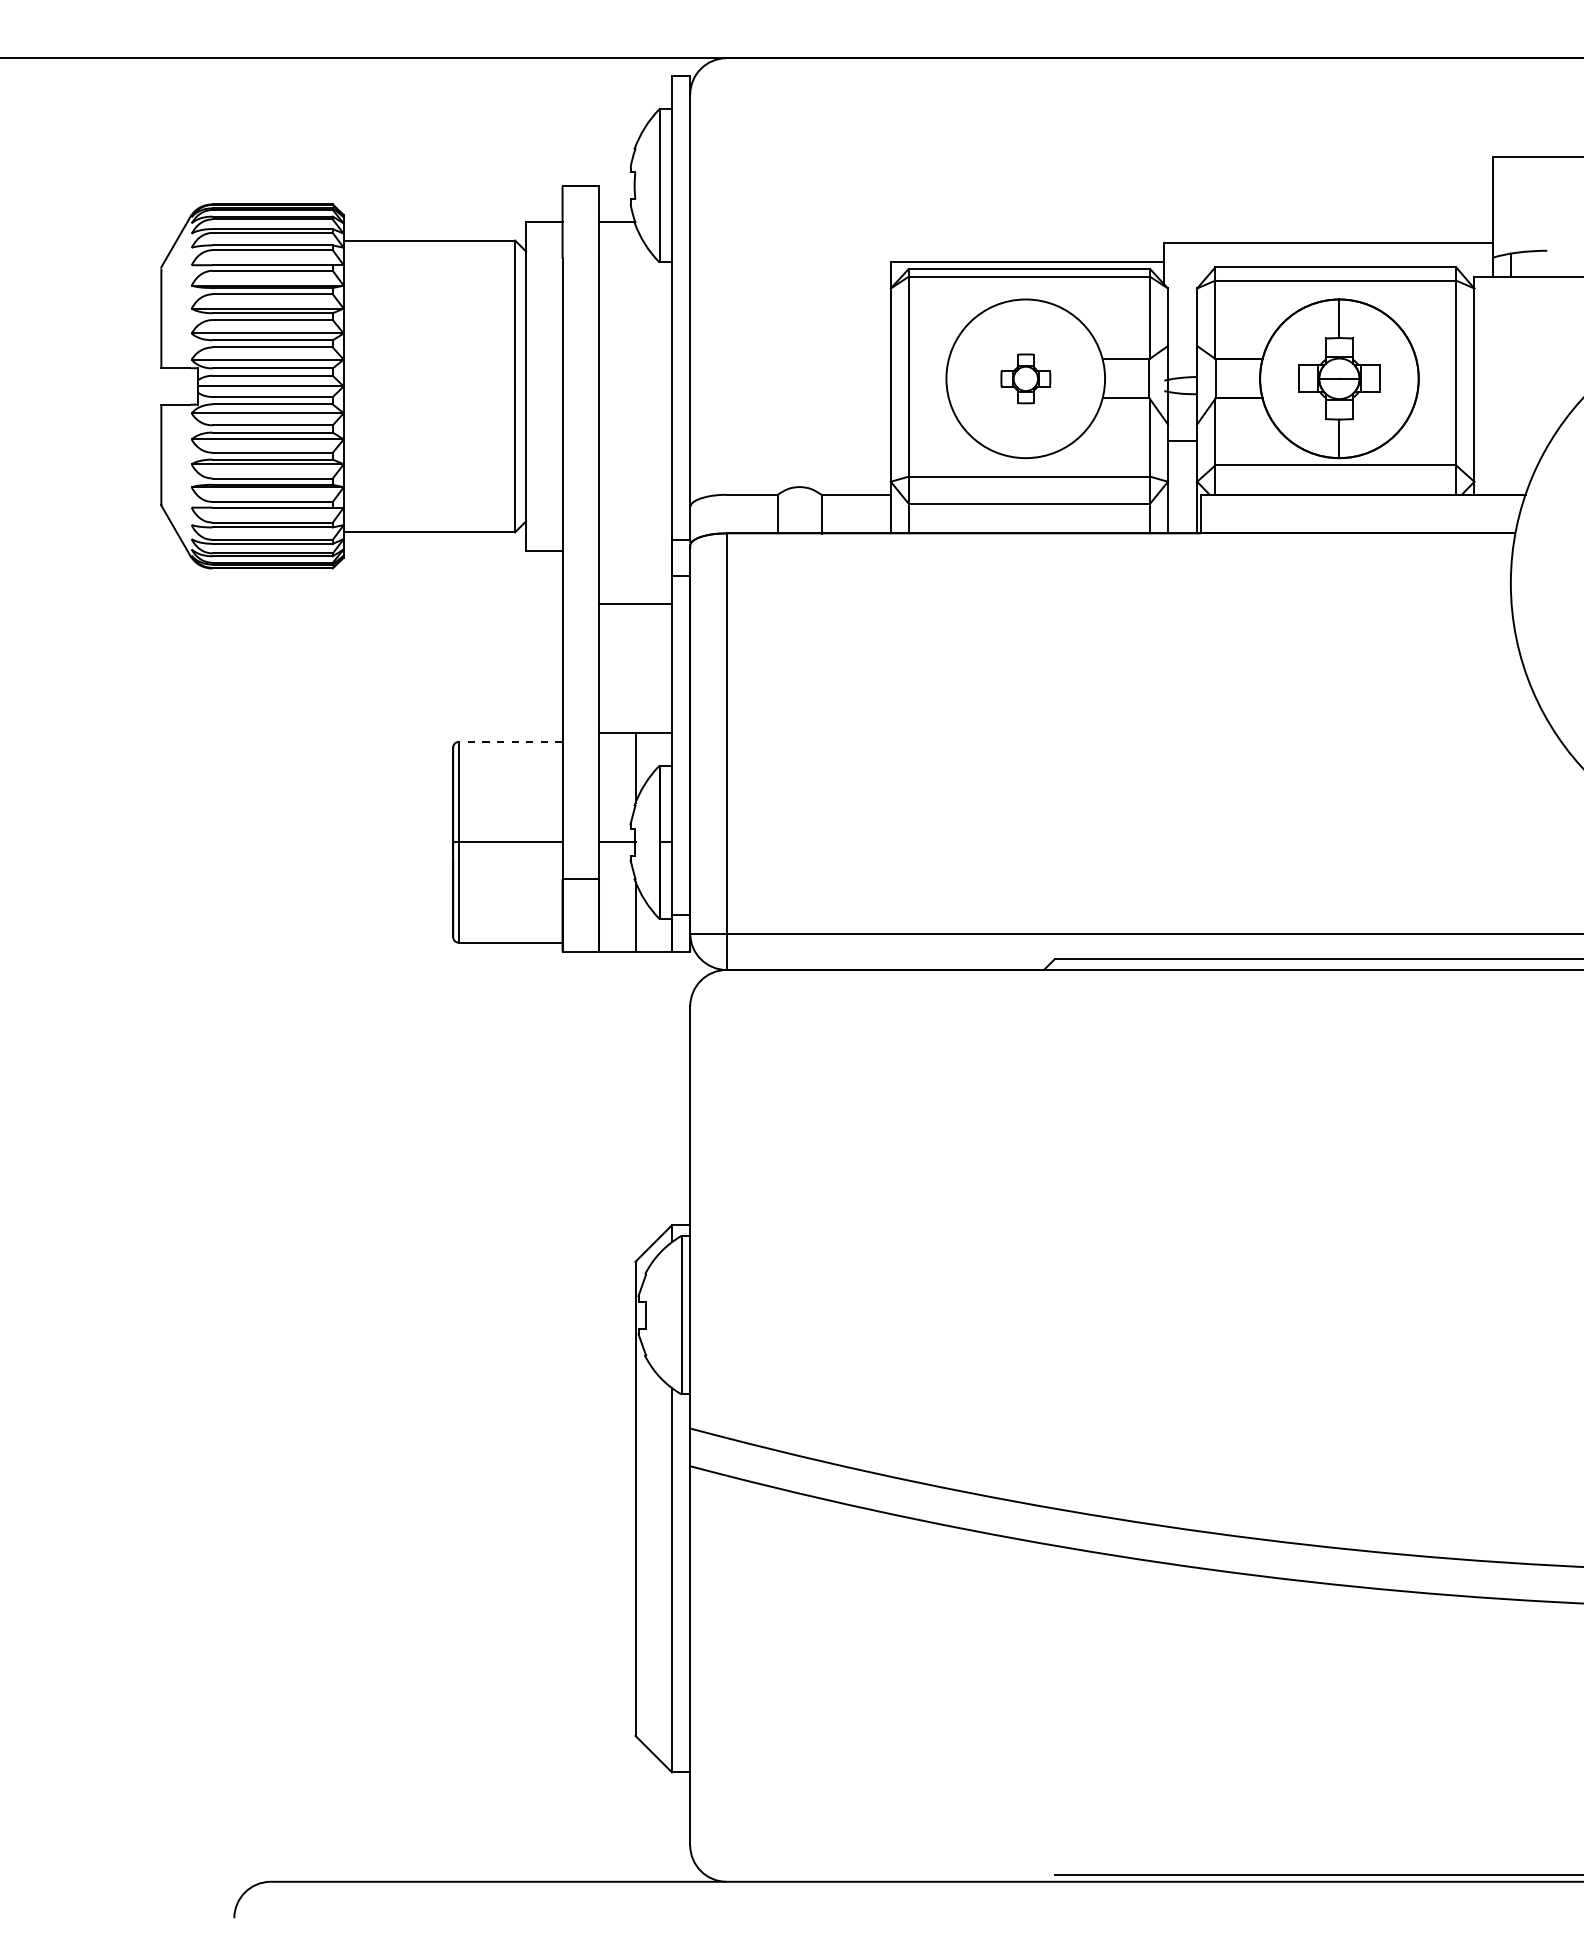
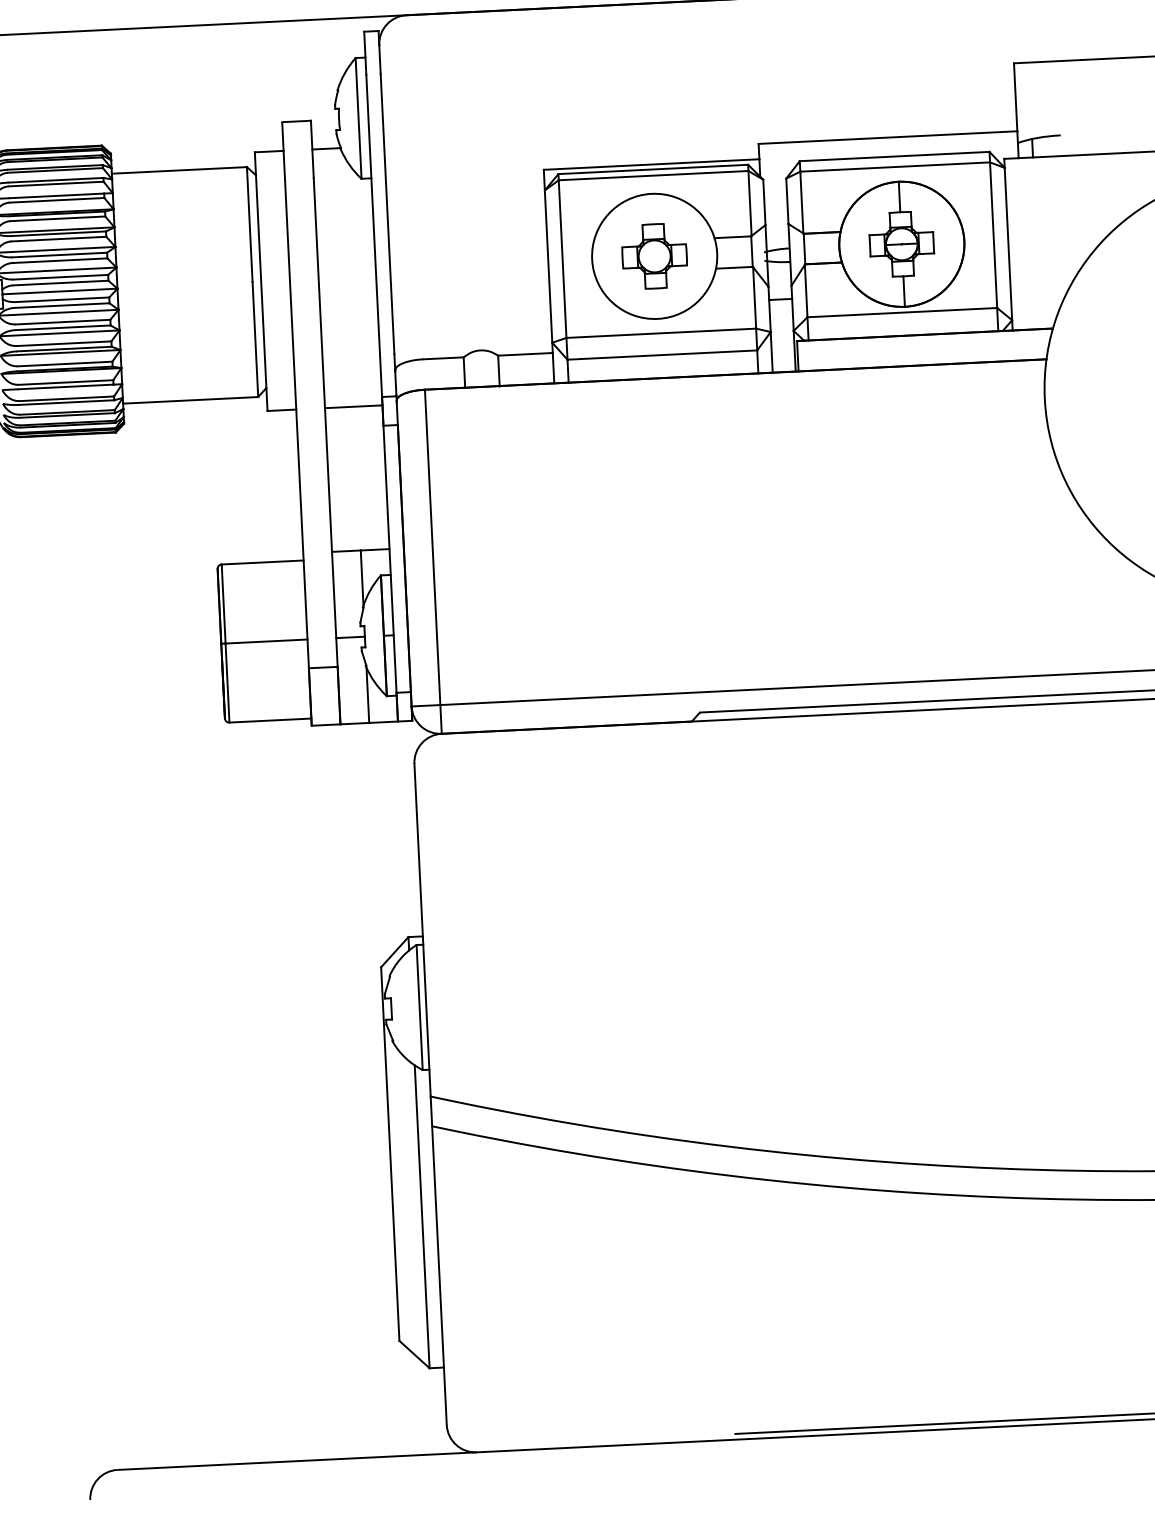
part: (1025, 378) -> (654, 256), size x1.67
line: (635, 603) -> (353, 406), moved
line: (510, 742) -> (262, 562), dashed -> solid

